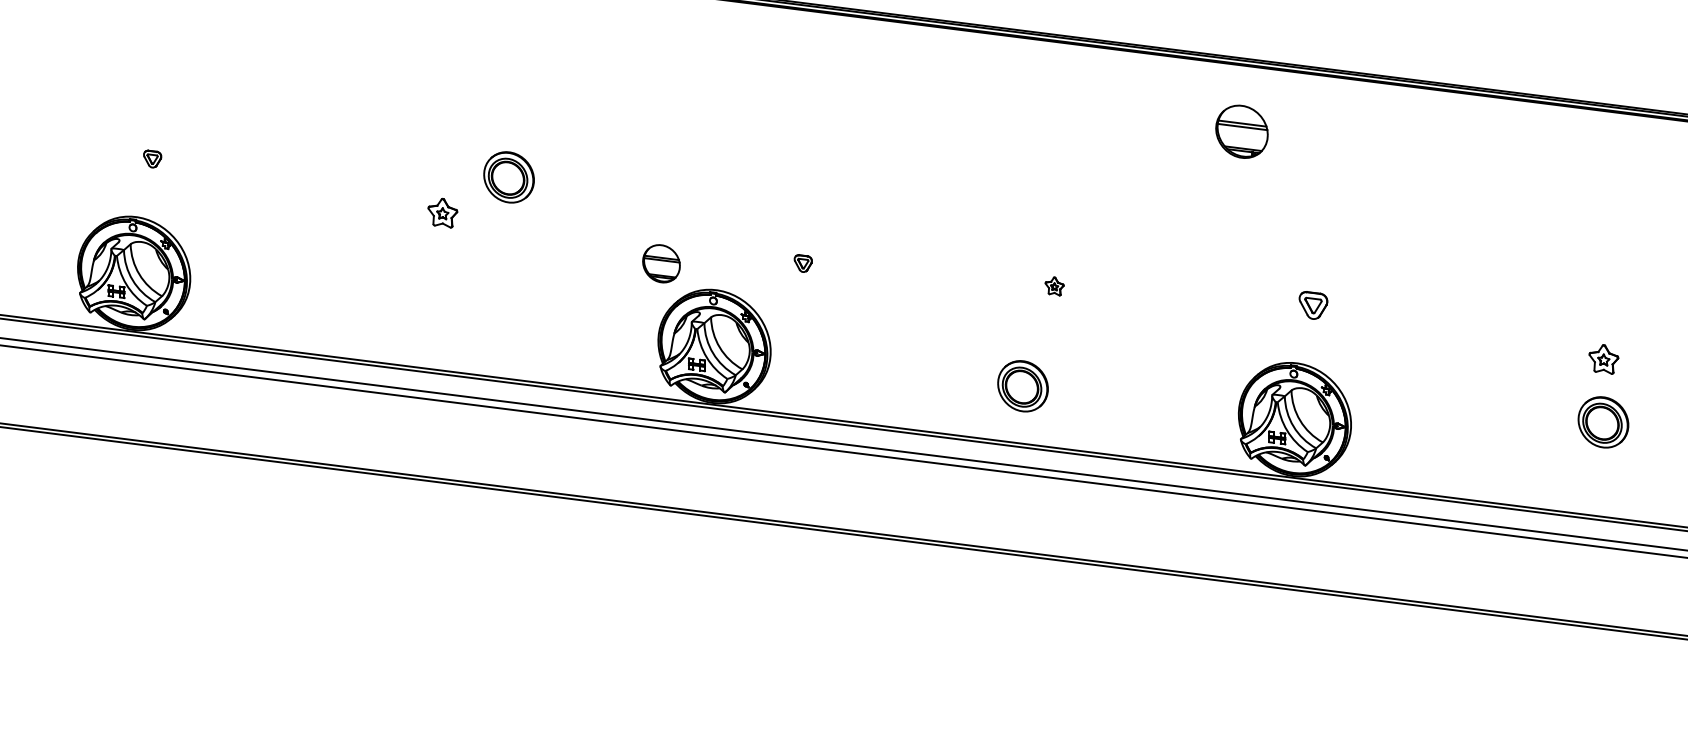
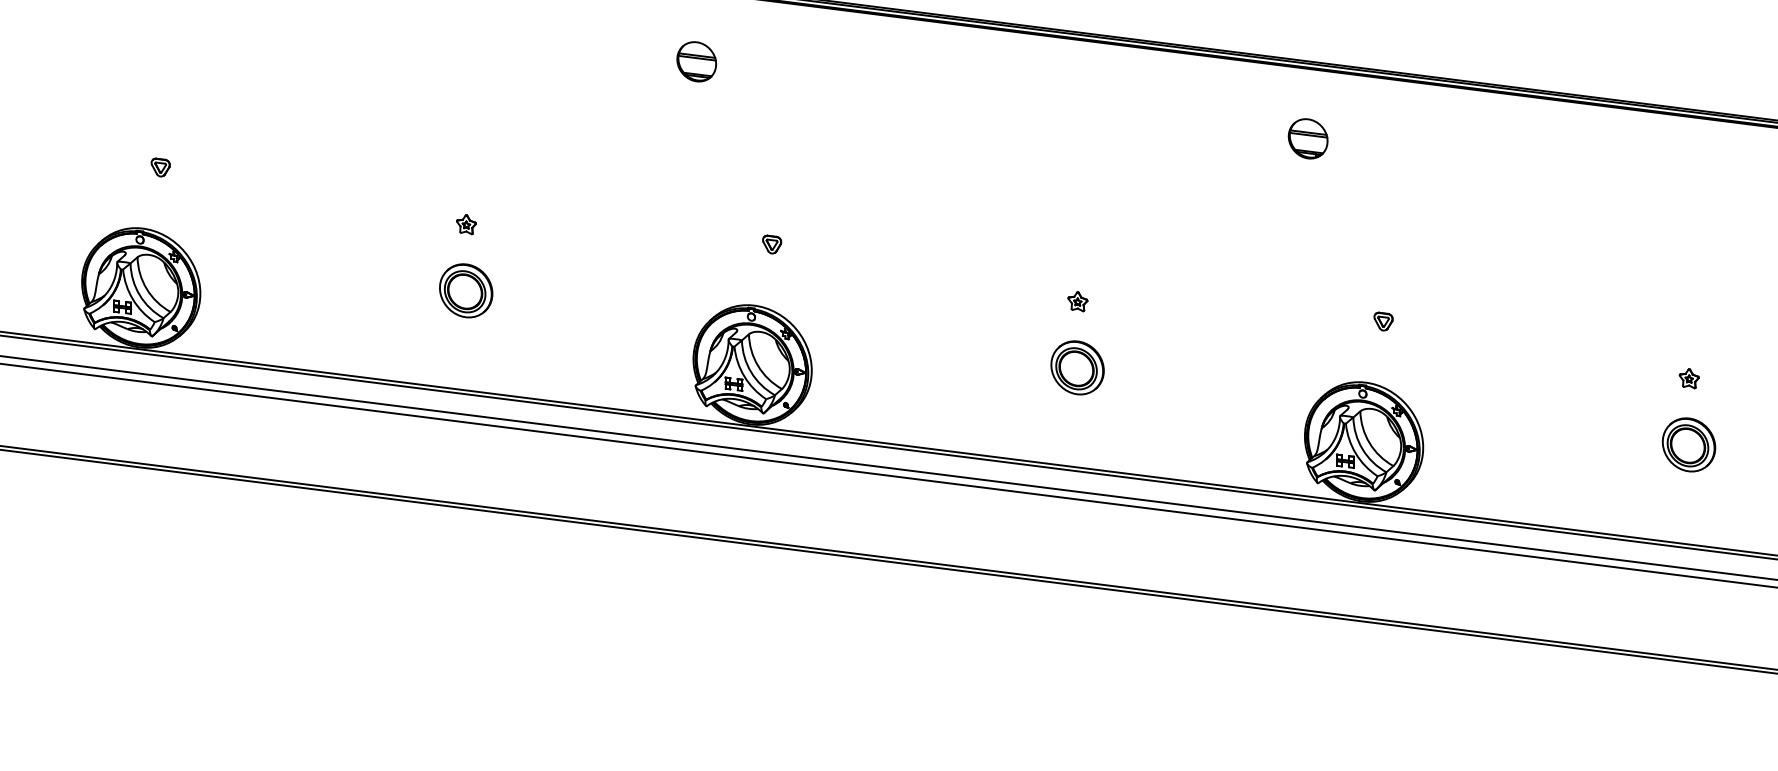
part: (1241, 131) -> (1307, 138), size x0.71
part: (509, 177) -> (466, 290), moved
part: (442, 213) -> (466, 224), size x0.62
part: (661, 263) -> (696, 61), moved
part: (803, 263) -> (772, 244), moved
part: (1054, 286) -> (1077, 301), moved
part: (1313, 305) -> (1383, 321), size x0.62
part: (1602, 359) -> (1688, 378), size x0.62
part: (1022, 385) -> (1077, 367), moved

